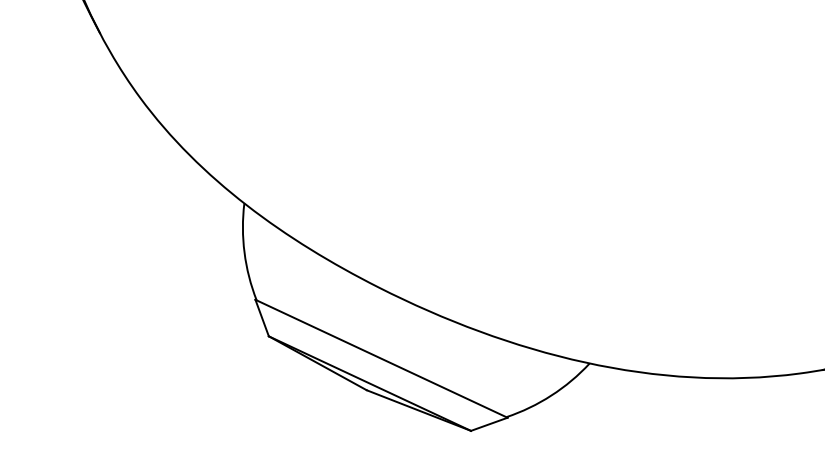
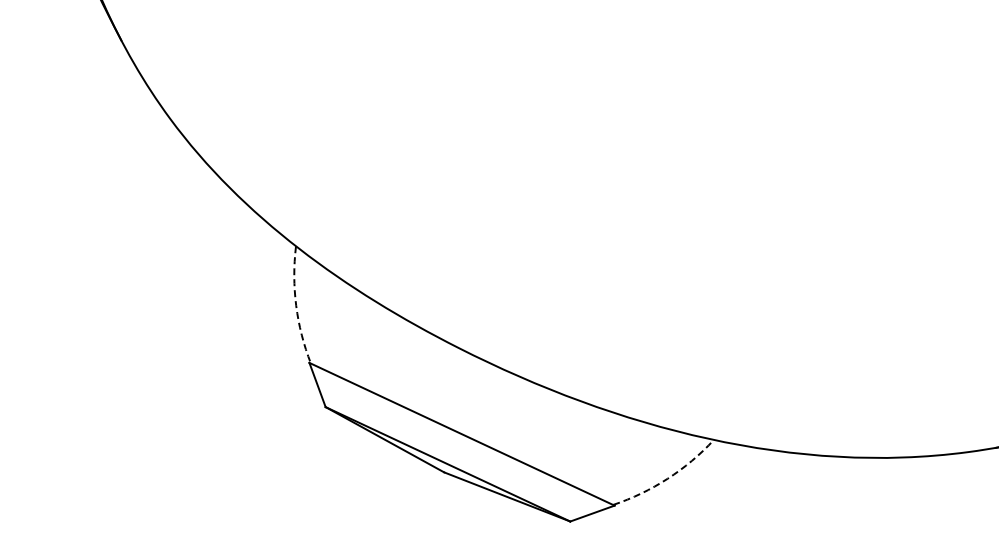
arc: (244, 252) -> (296, 305), solid -> dashed
arc: (551, 395) -> (667, 478), solid -> dashed

